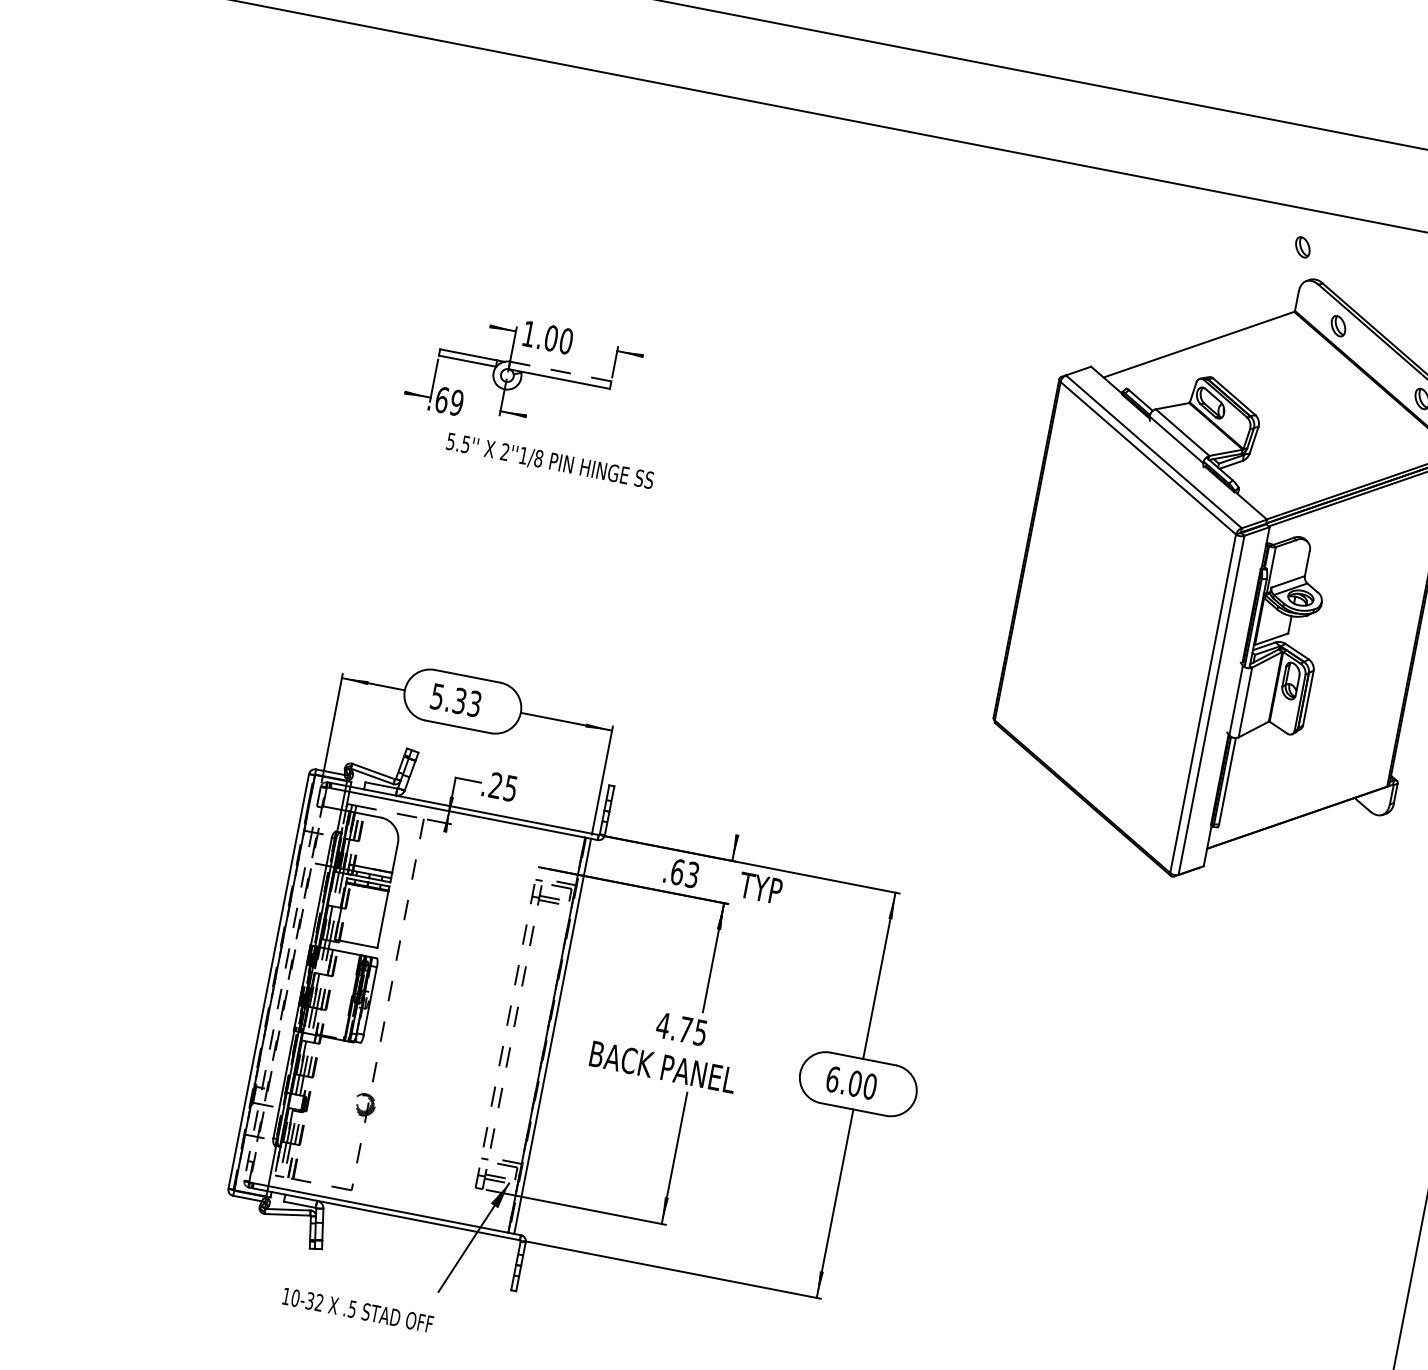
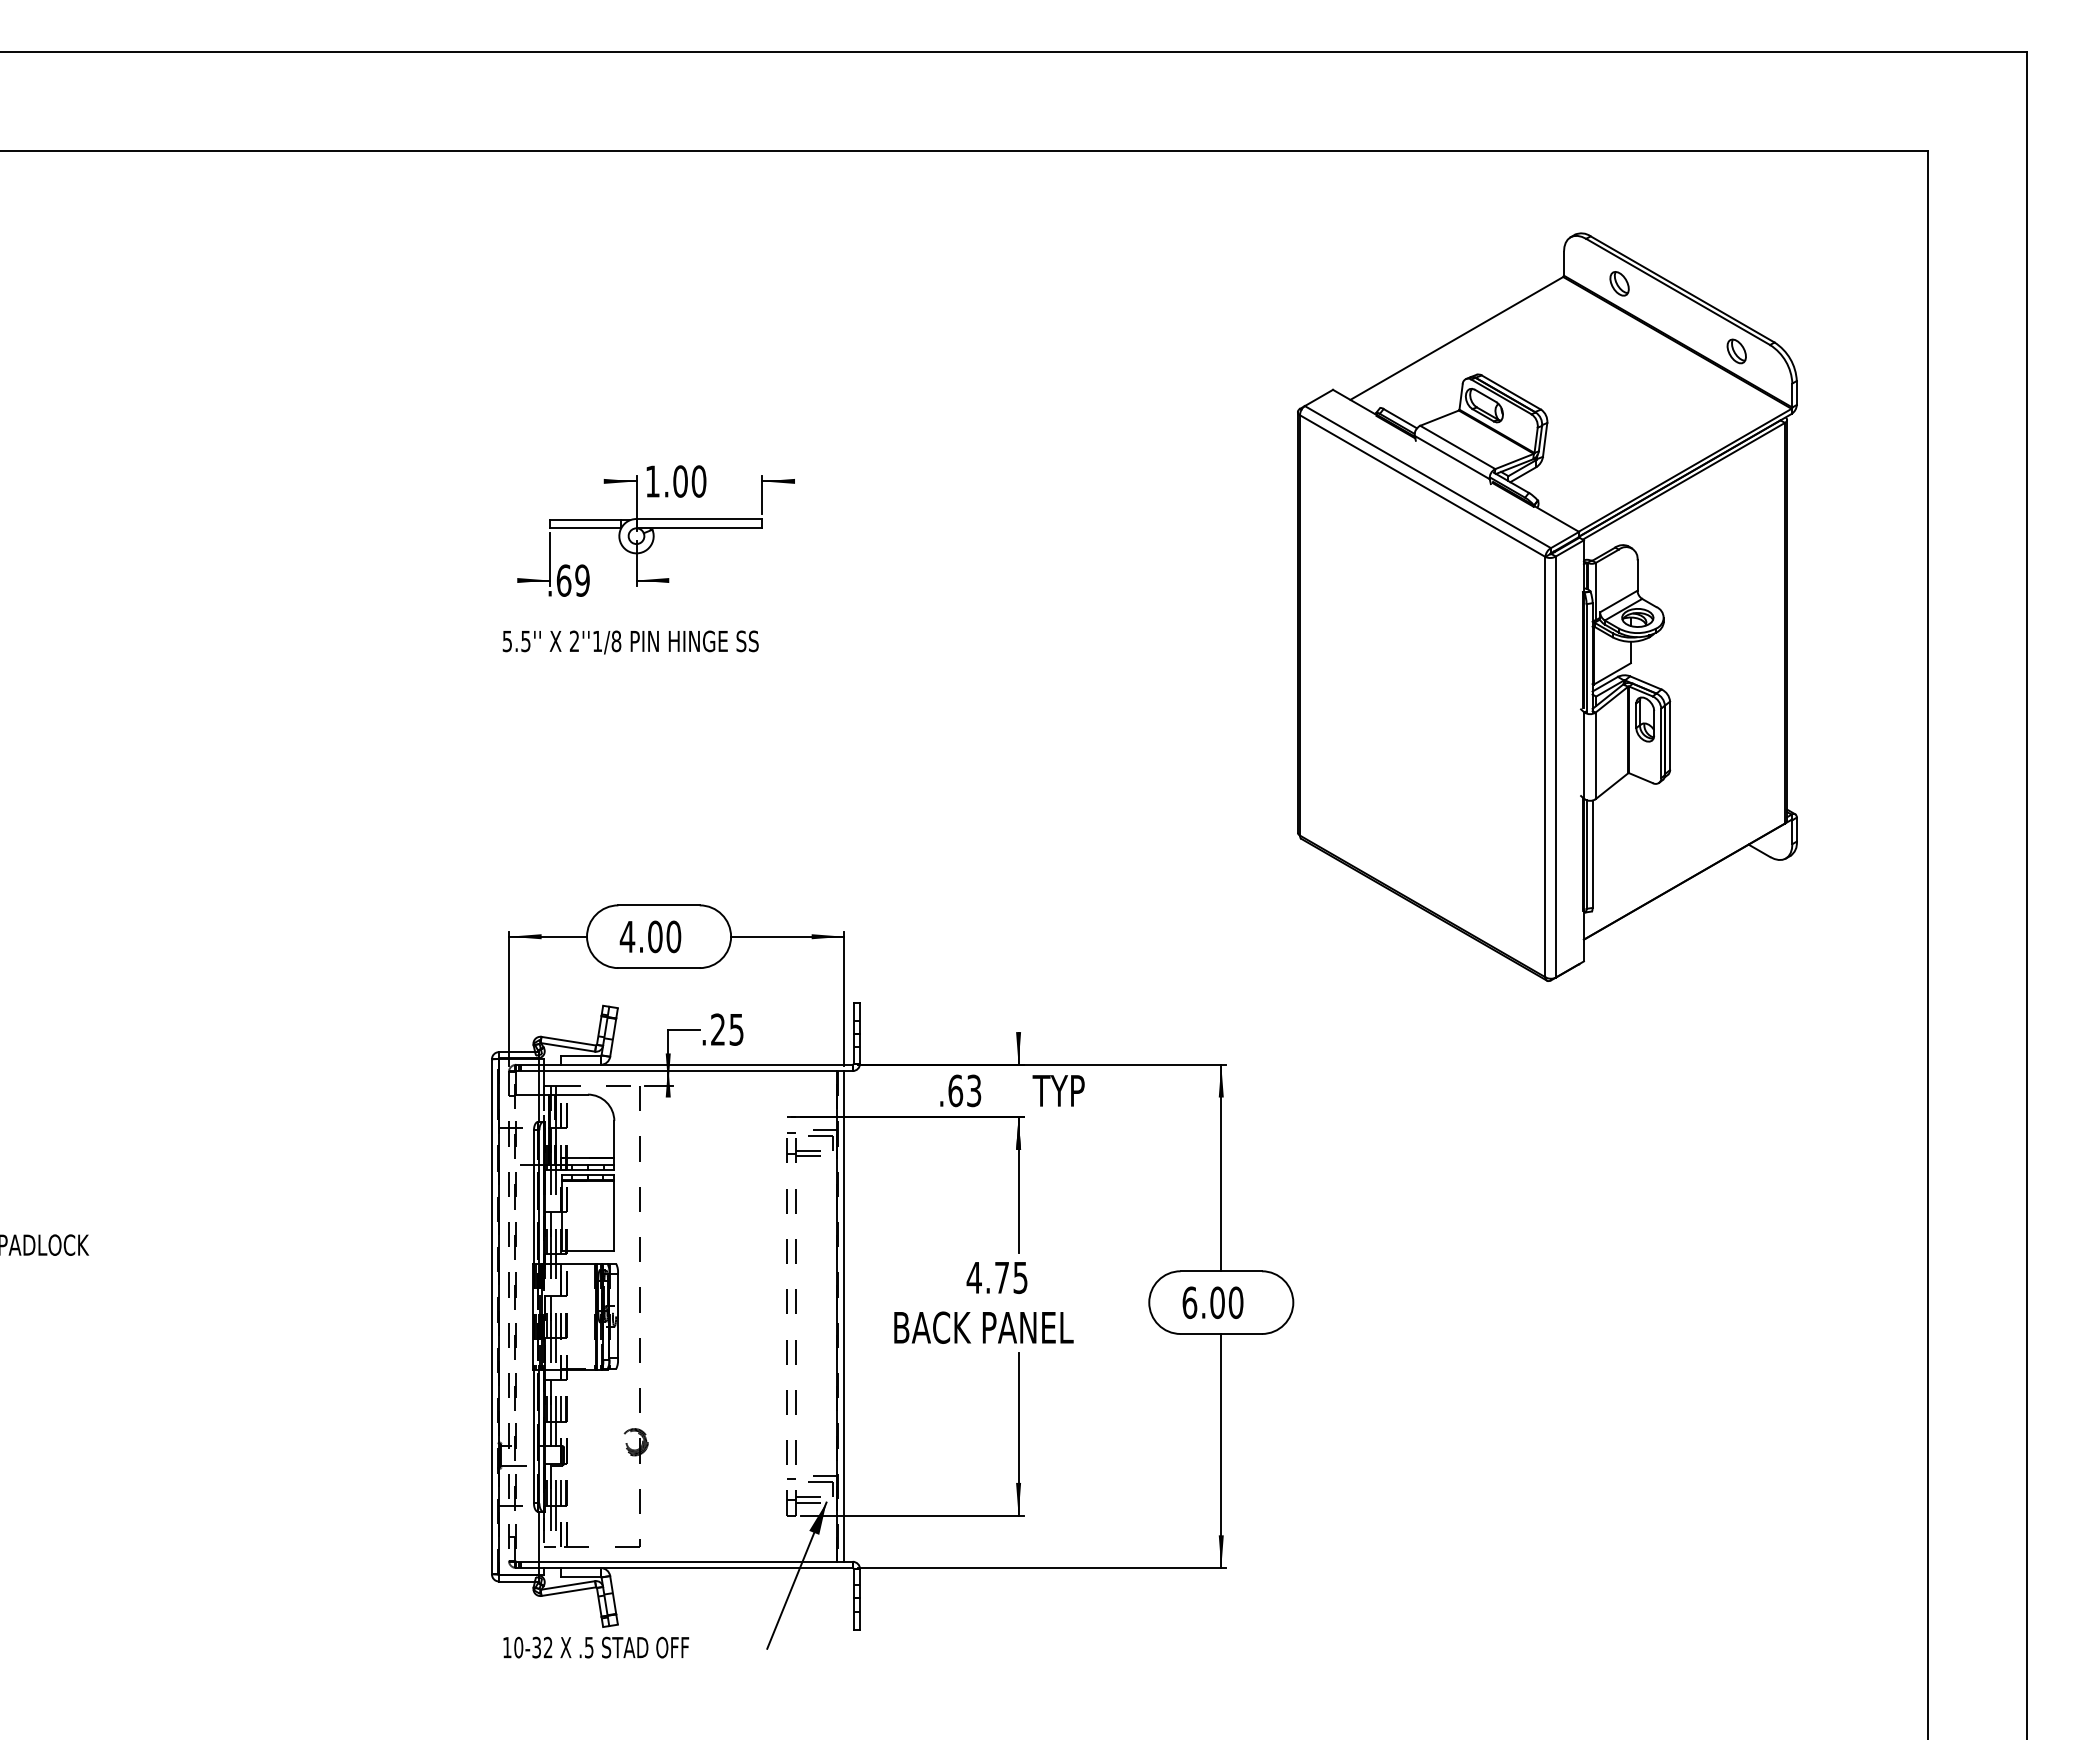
part: (1302, 247) -> (1558, 197), removed
line: (560, 371) -> (699, 519), dashed -> solid
text: (549, 461) -> (630, 642), moved
text: (456, 700) -> (650, 936), 5.33 -> 4.00
text: (358, 1310) -> (596, 1647), moved

